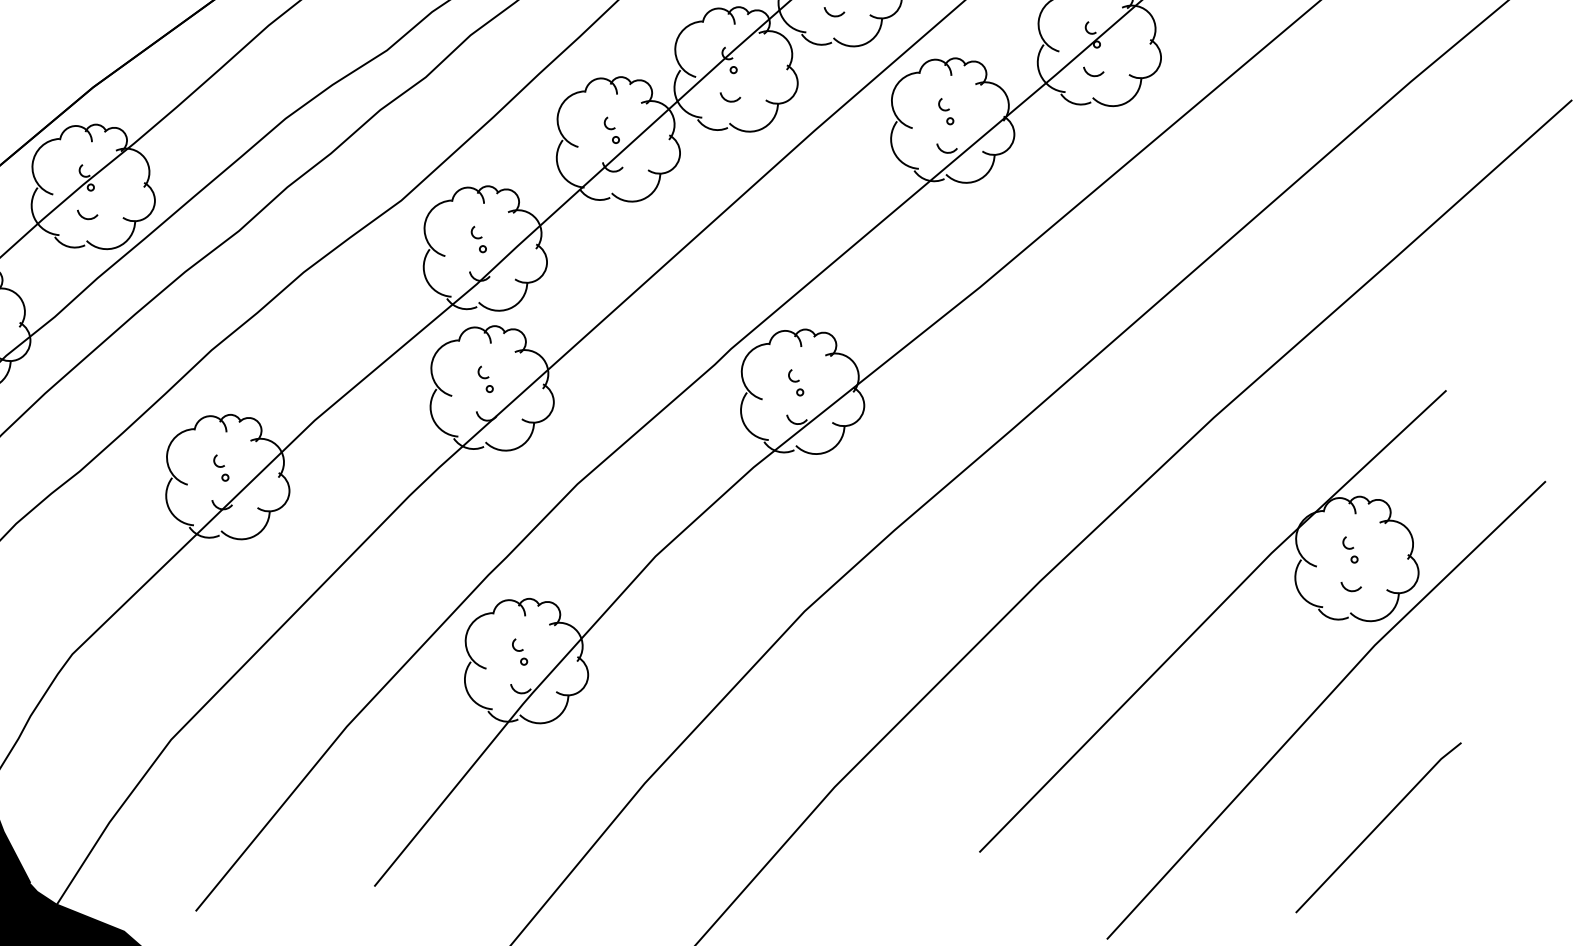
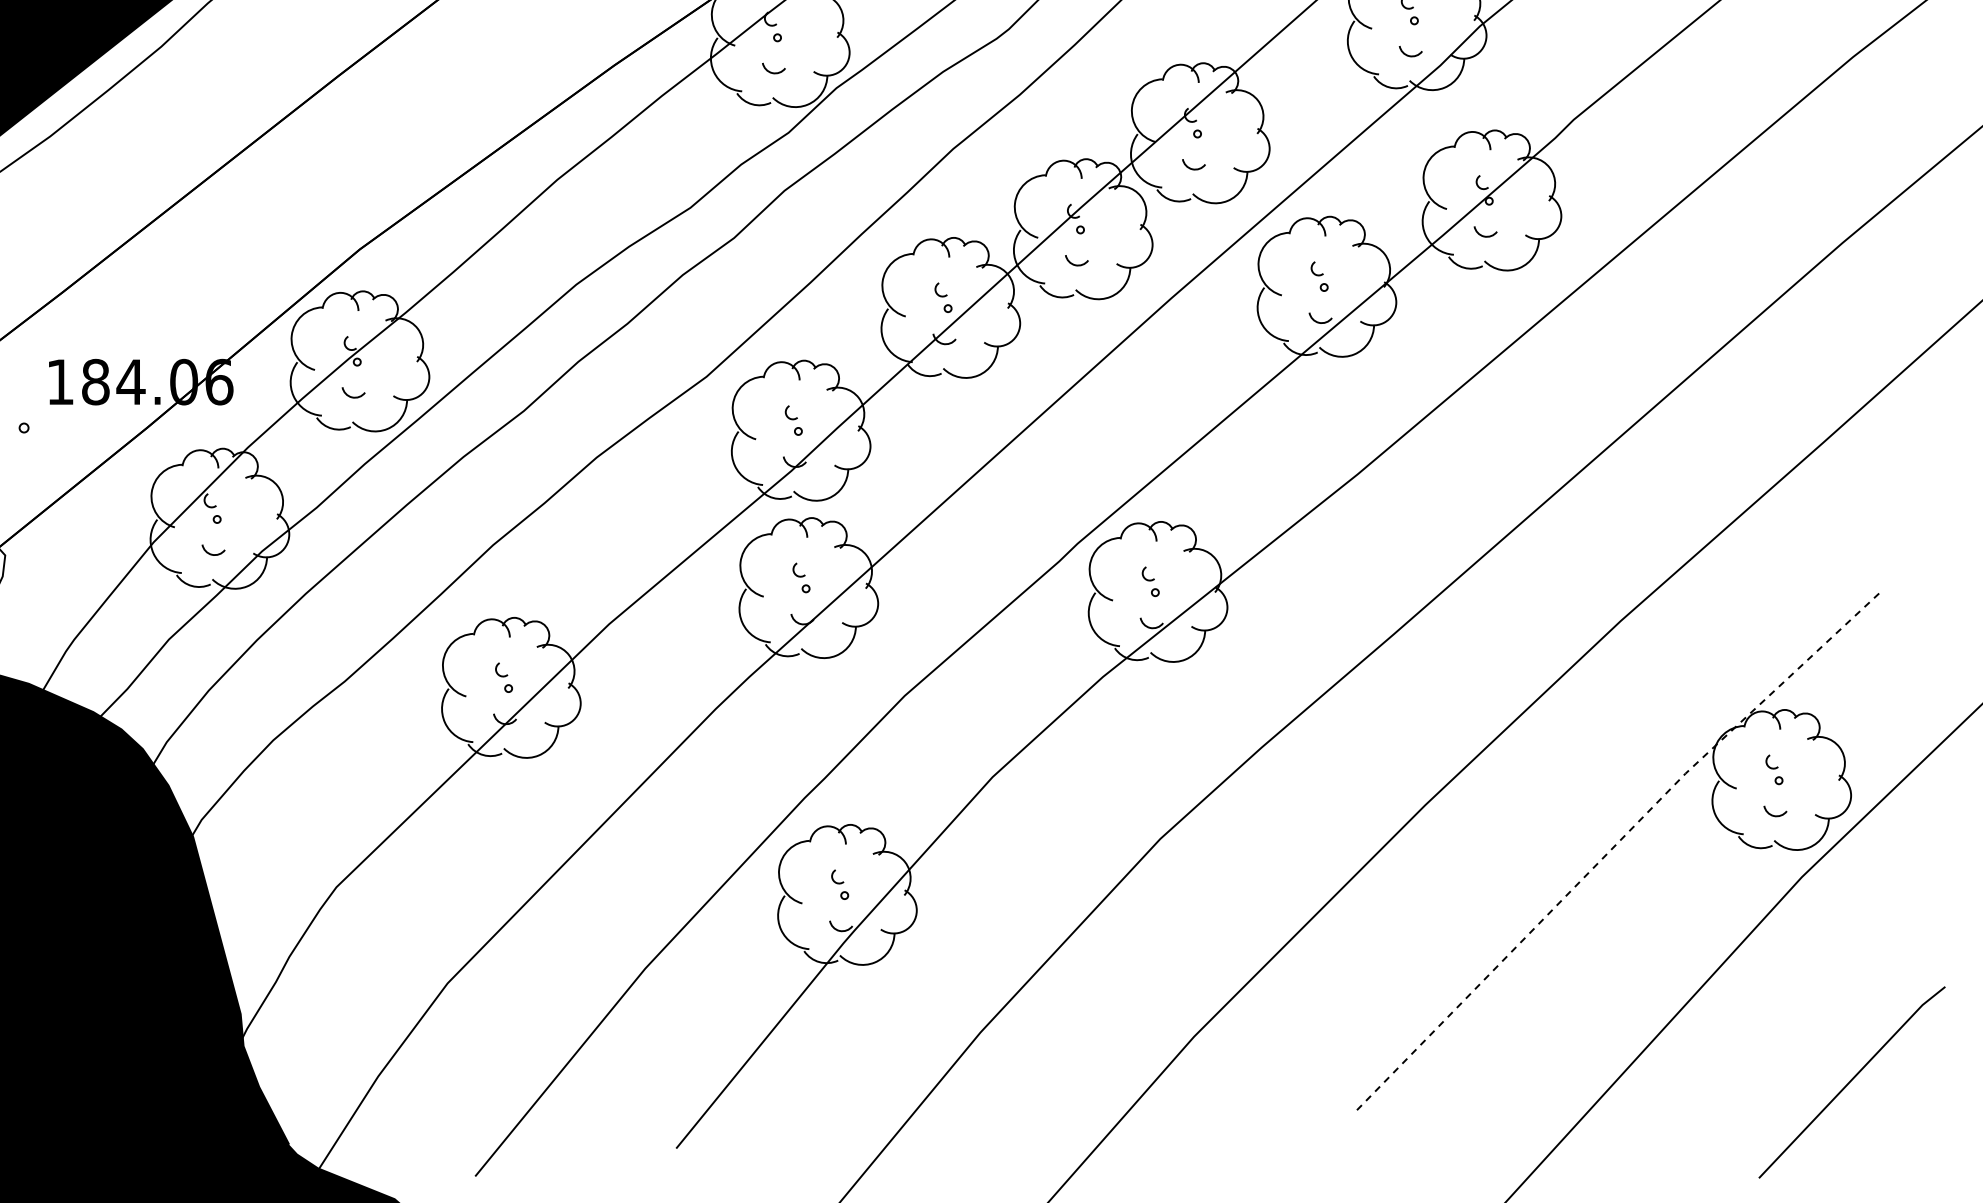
line: (1209, 617) -> (1615, 845), solid -> dashed
line: (1378, 826) -> (1851, 1081), moved

